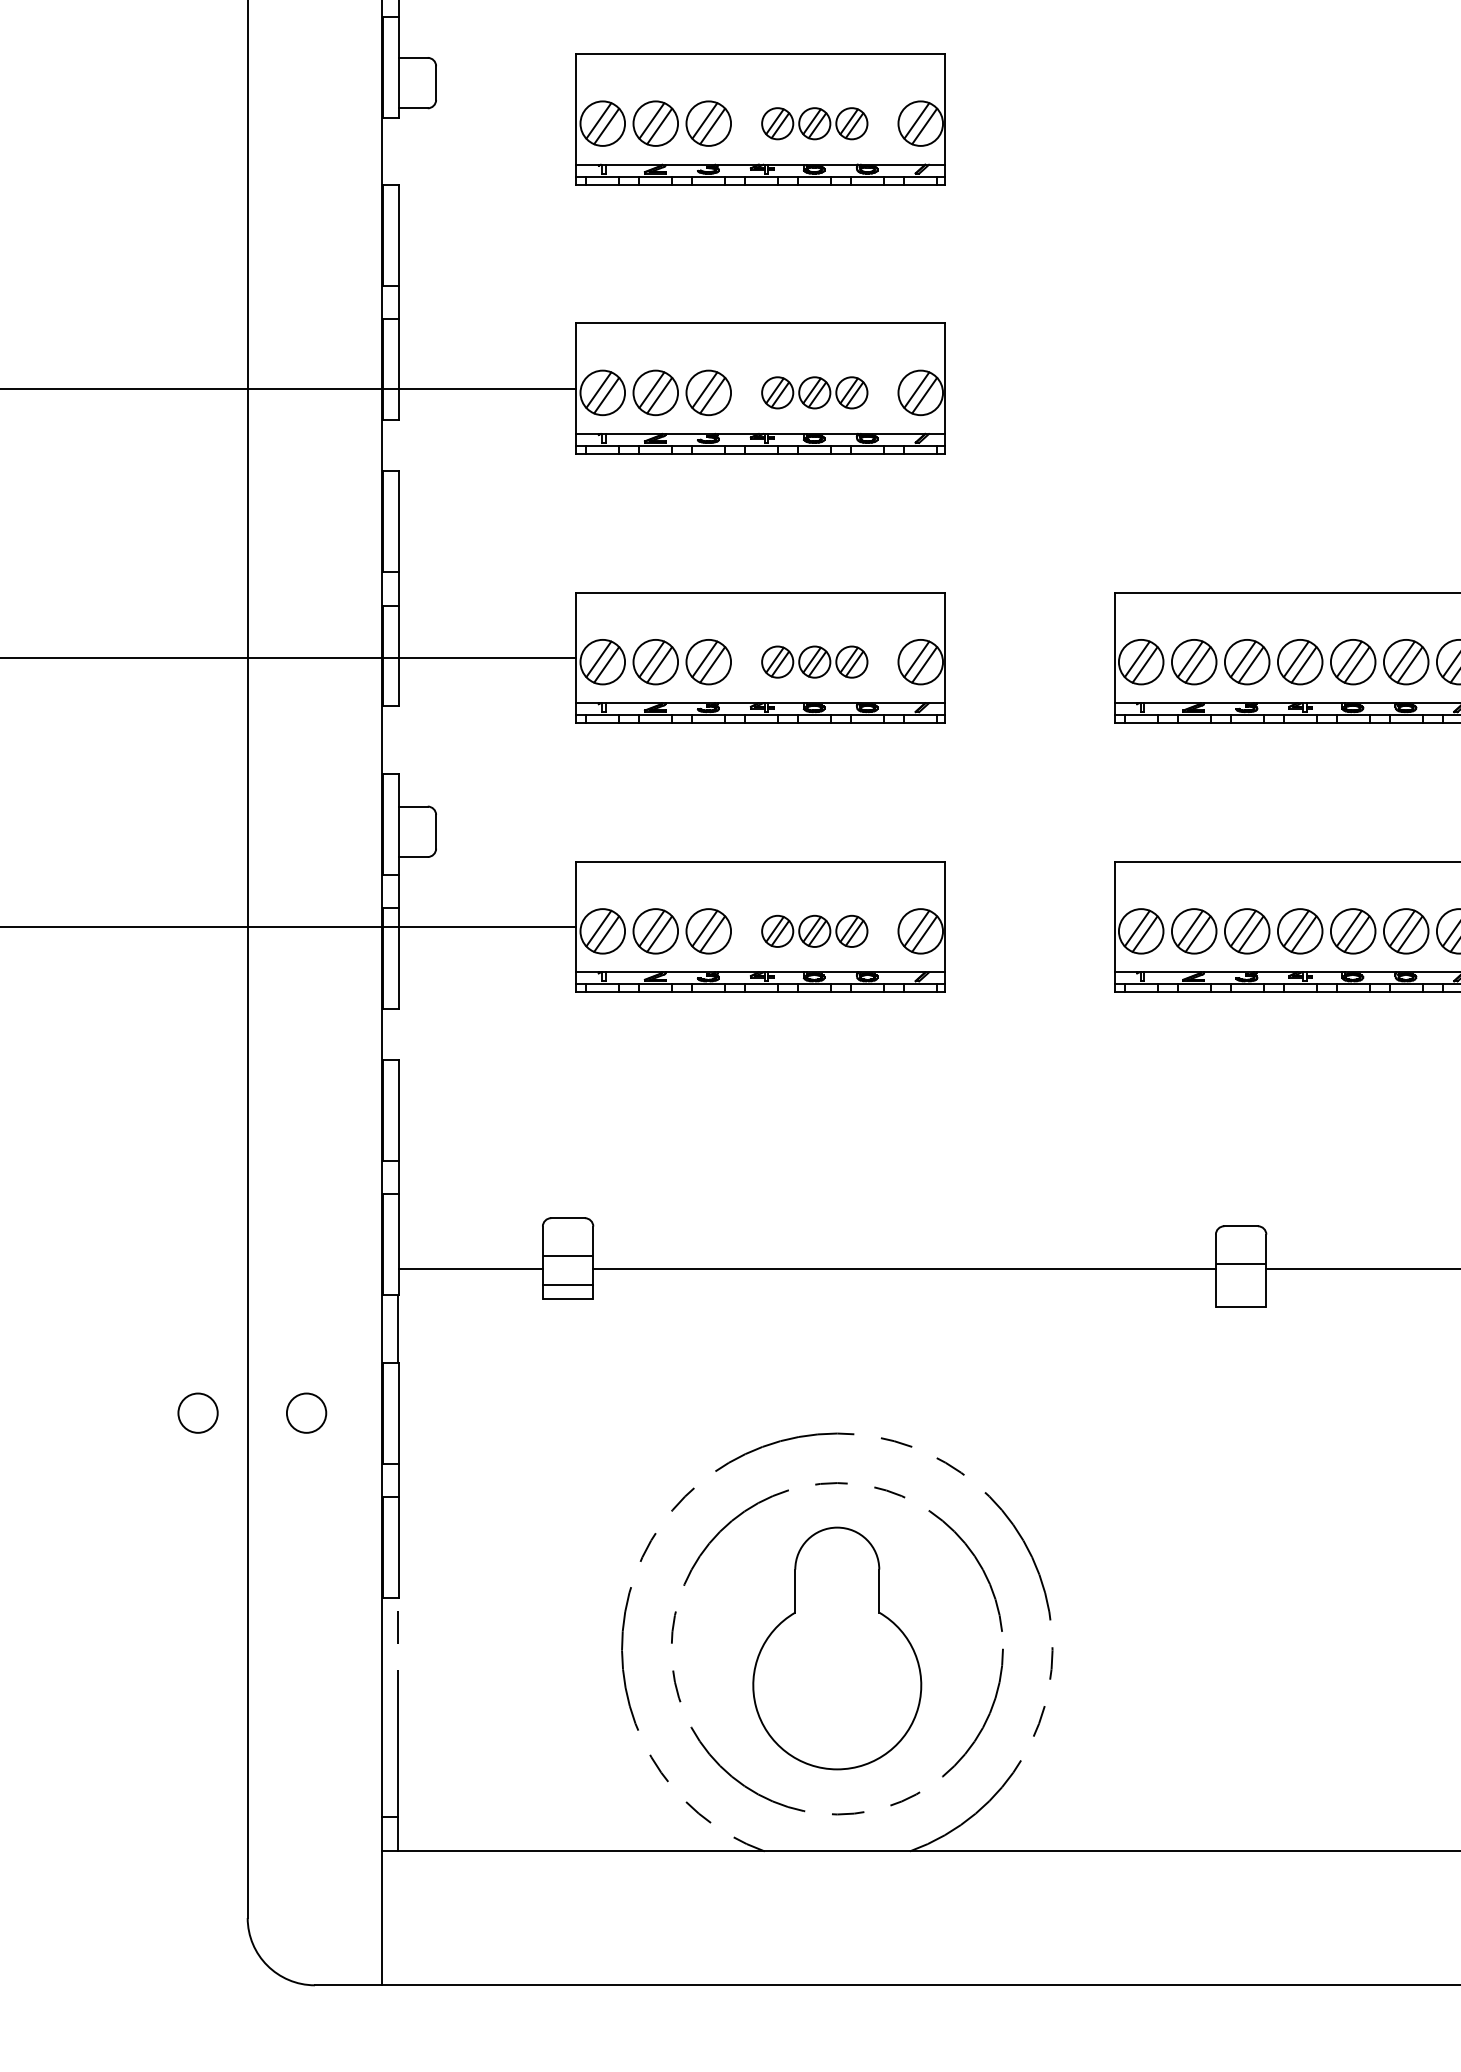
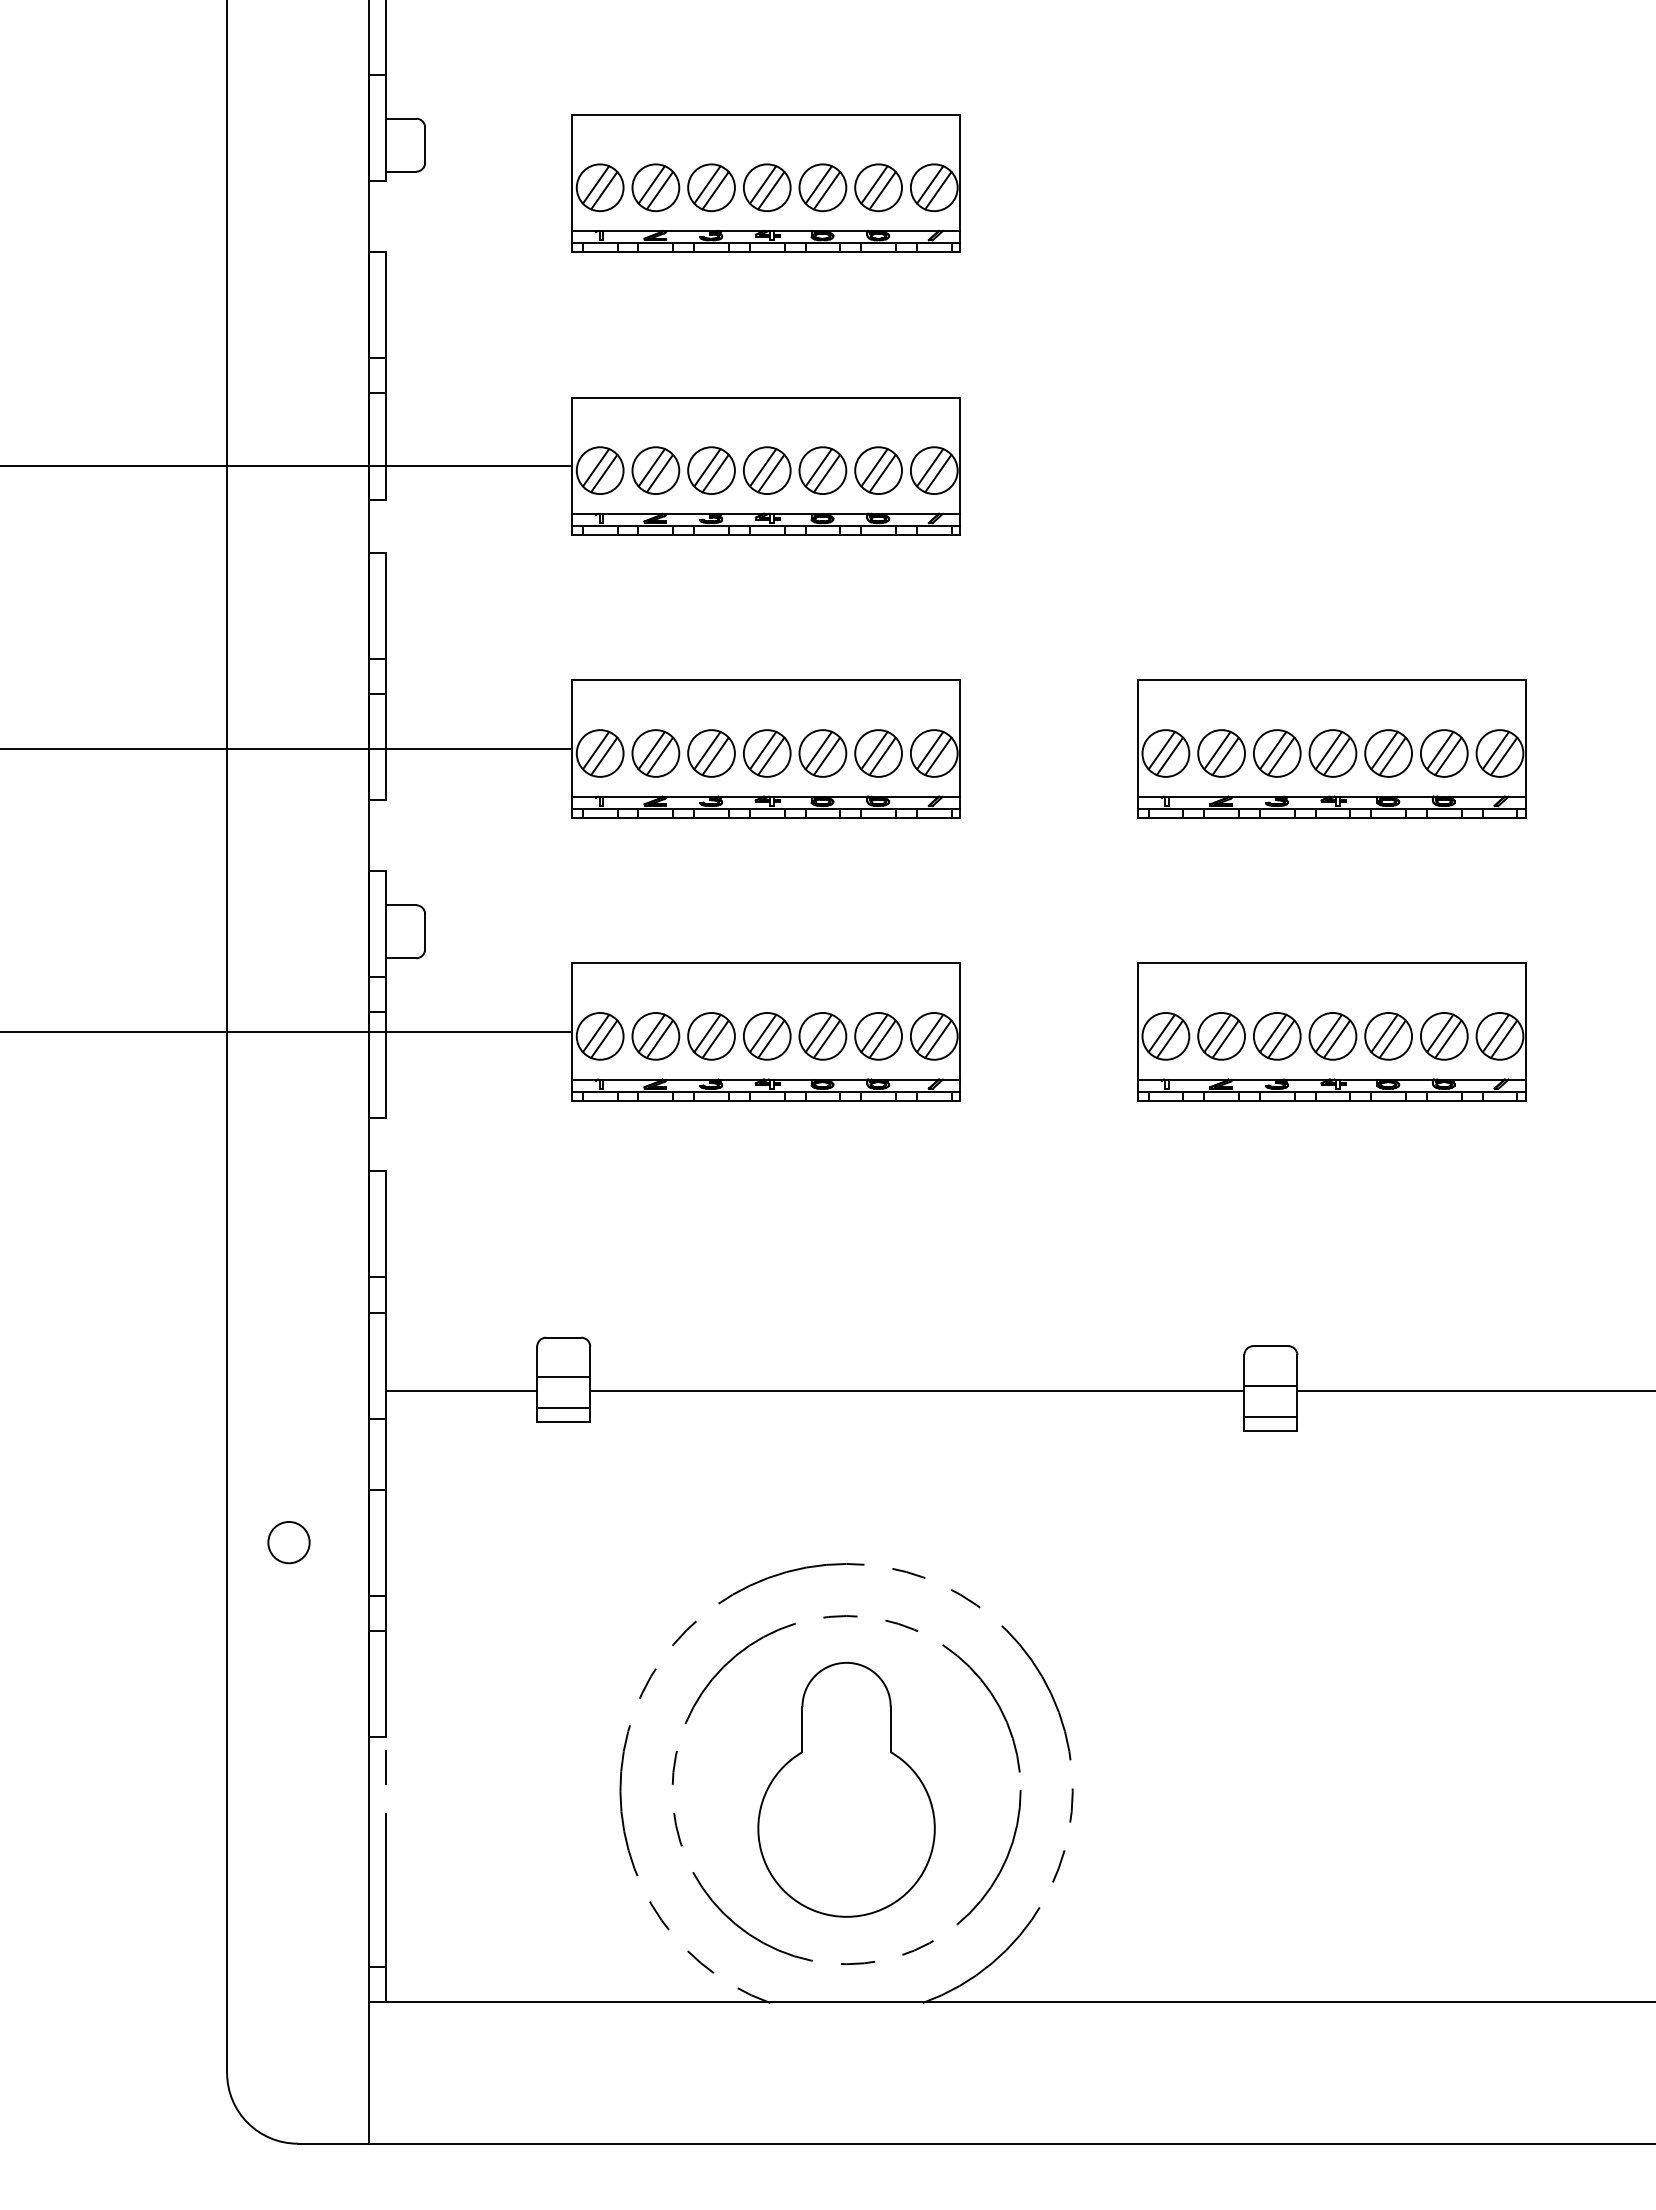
part: (814, 123) -> (822, 187), size x1.43
part: (814, 392) -> (822, 470), size x1.43
part: (814, 662) -> (822, 753), size x1.43
part: (814, 931) -> (822, 1036), size x1.43
line: (1240, 1293) -> (1270, 1416), added
circle: (197, 1413) -> (174, 1542), removed

